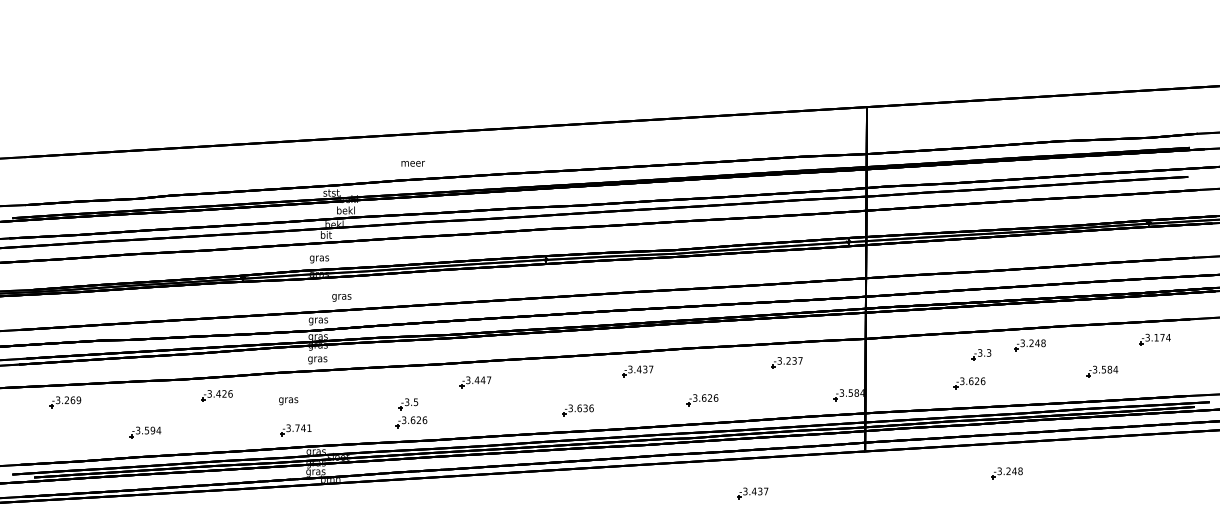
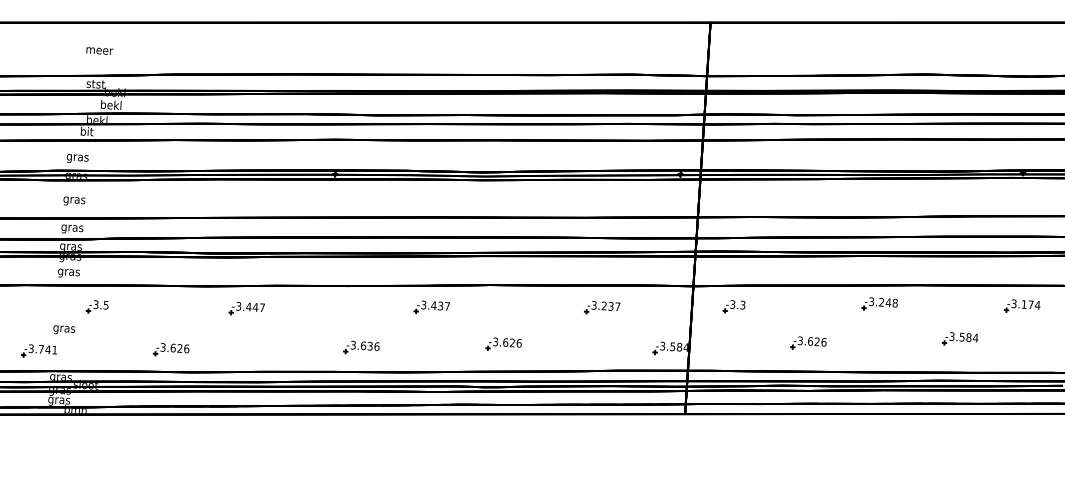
text: (412, 163) -> (99, 50), moved
text: (341, 297) -> (74, 201), moved
part: (981, 354) -> (734, 306), moved
text: (288, 401) -> (64, 330), moved
part: (408, 404) -> (97, 307), moved
part: (1006, 473) -> (844, 448), removed
part: (752, 493) -> (554, 454), removed

